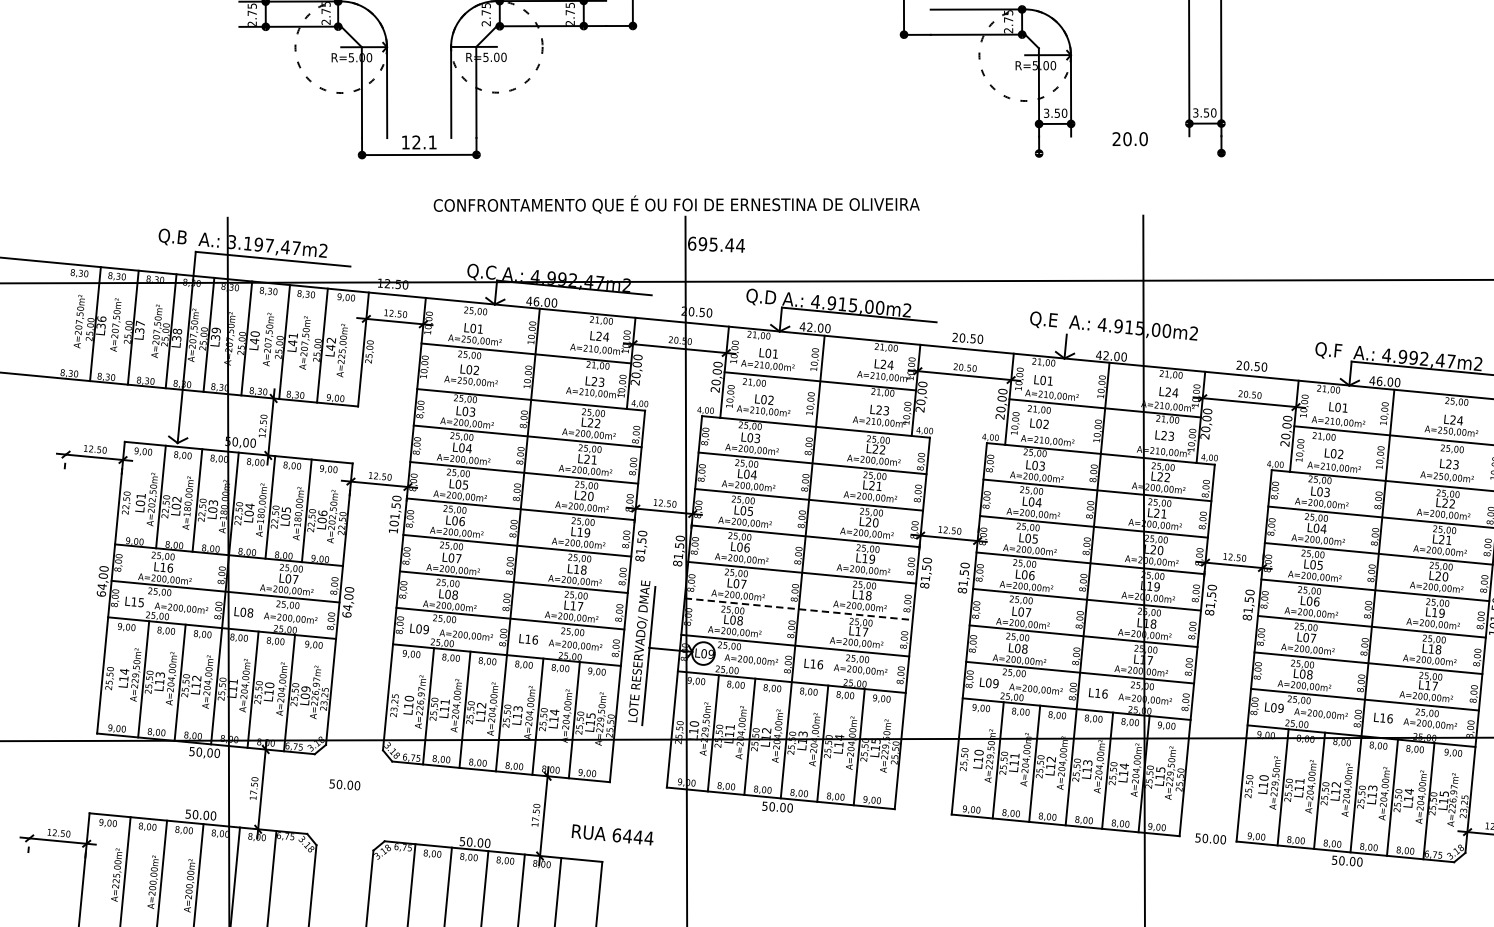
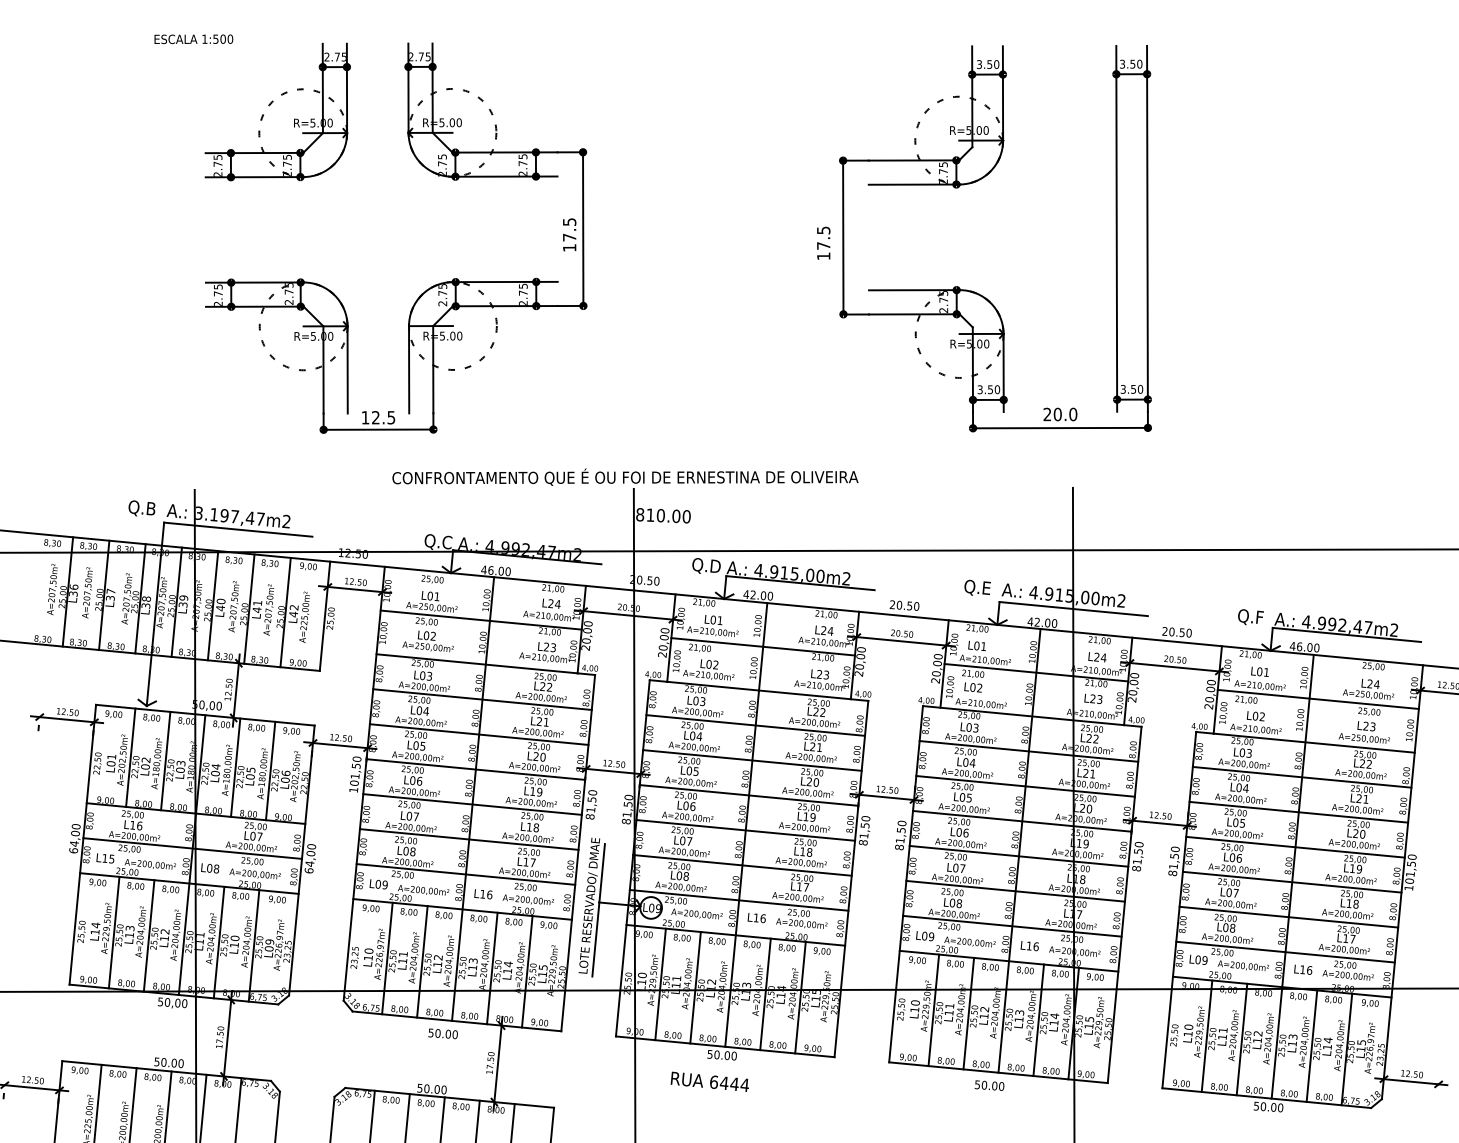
text: (432, 142) -> (391, 417), 12.1 -> 12.5
line: (1130, 152) -> (1060, 427), added
text: (716, 244) -> (663, 515), 695.44 -> 810.00
line: (1143, 342) -> (1073, 609), added
line: (798, 609) -> (742, 865), dashed -> solid
text: (344, 784) -> (442, 1033), moved
text: (612, 834) -> (709, 1081), moved
text: (1210, 838) -> (989, 1085), moved

